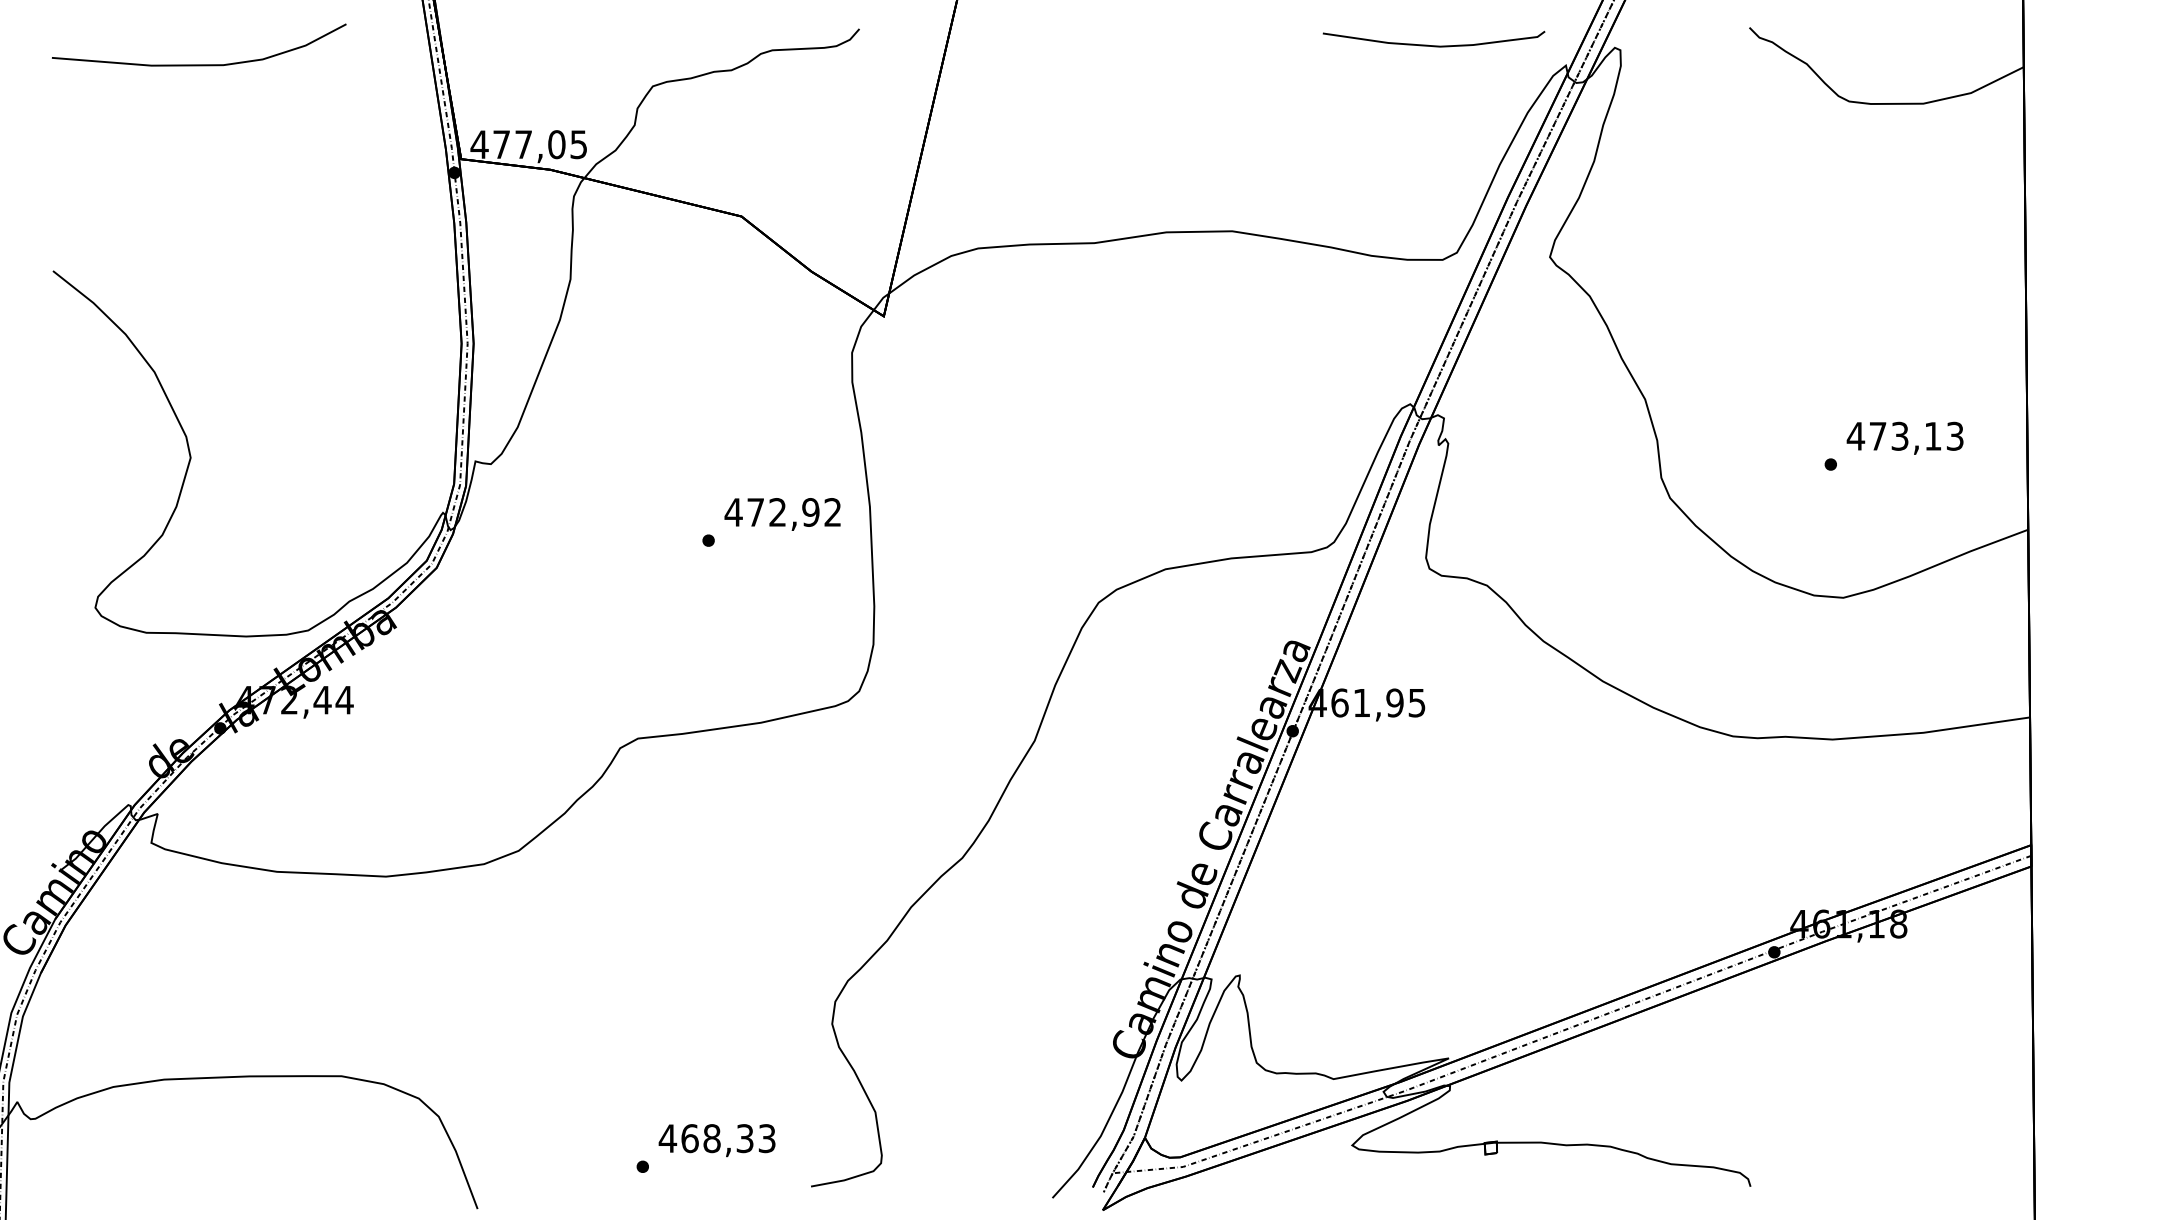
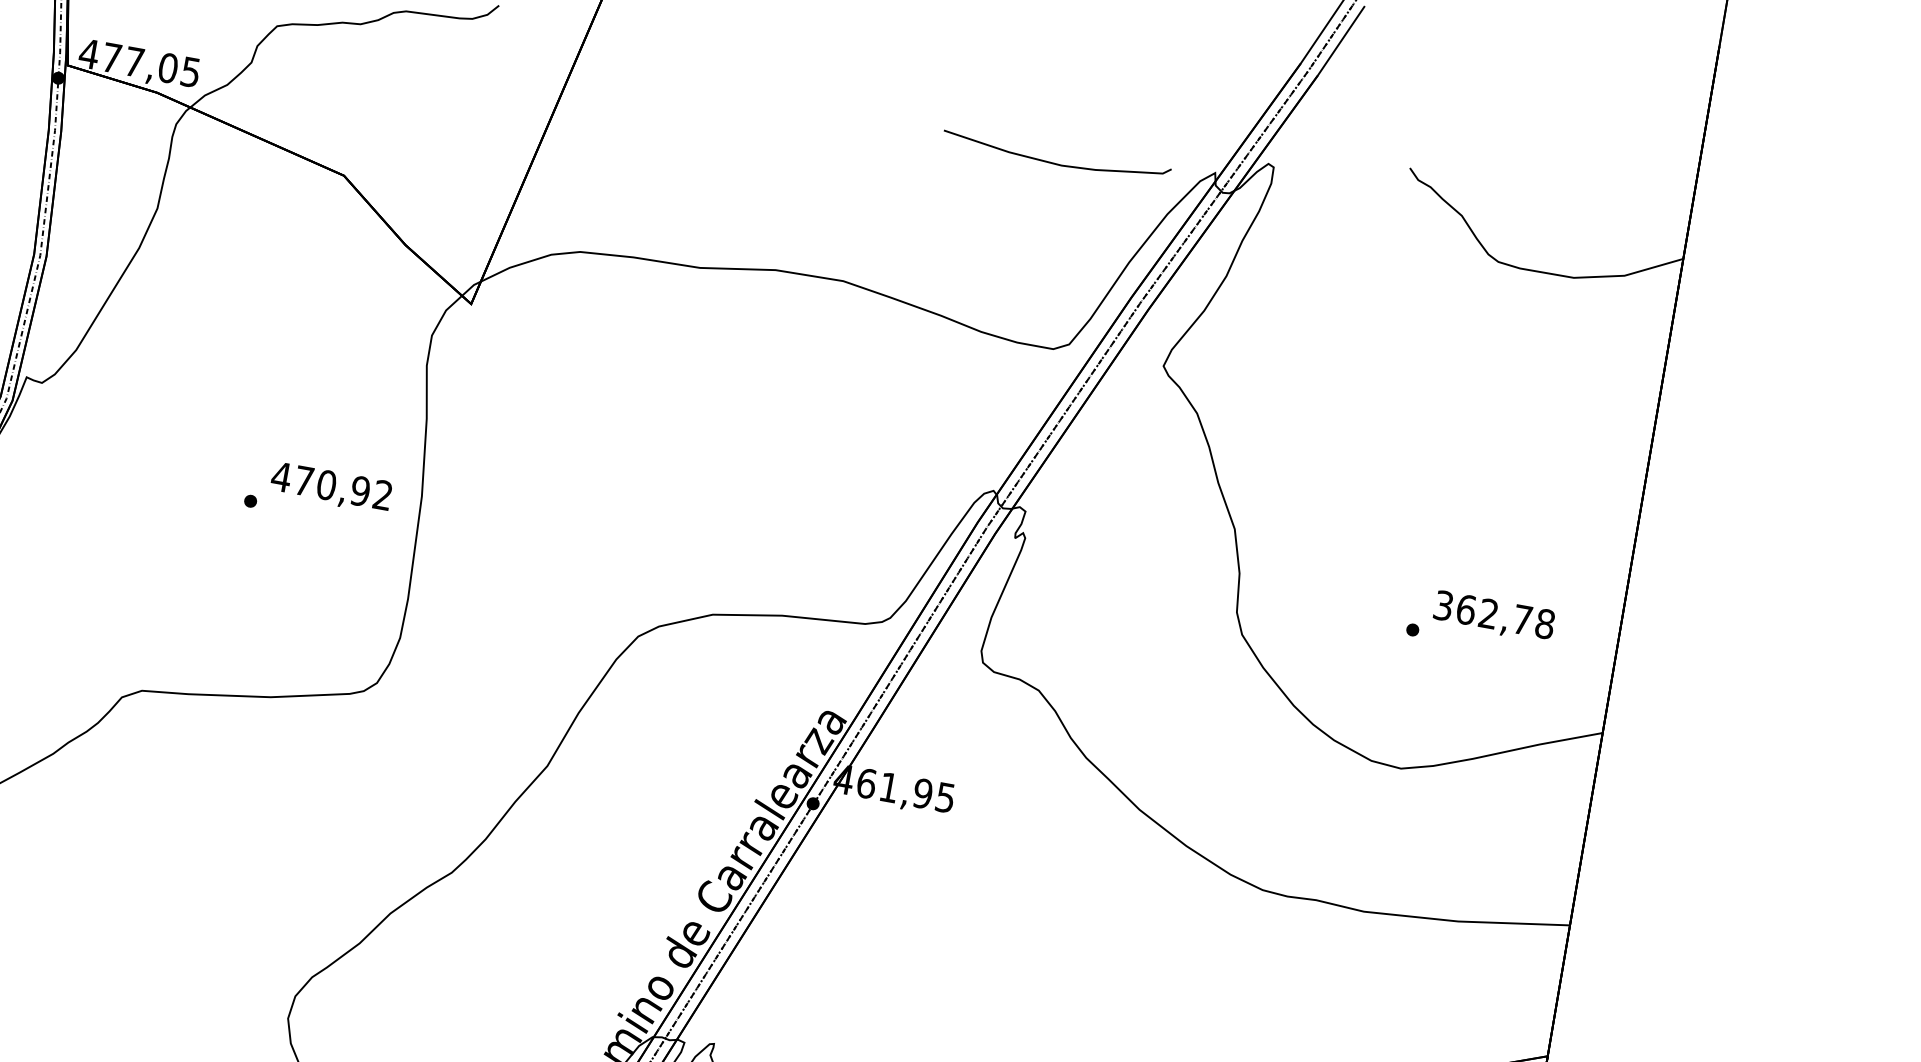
curve: (1433, 45) -> (1054, 163), moved
text: (1904, 435) -> (1493, 613), 473,13 -> 362,78
text: (777, 512) -> (326, 485), 472,92 -> 470,92

